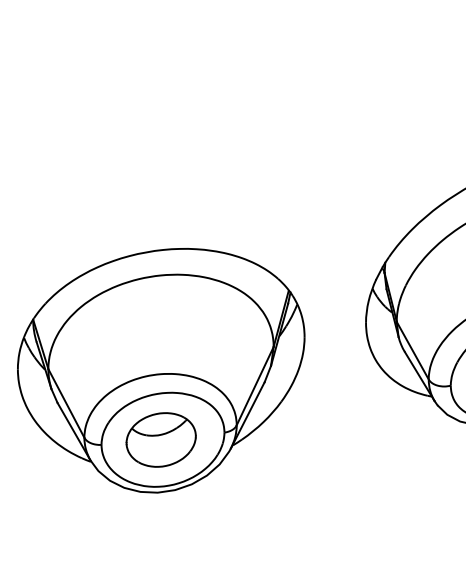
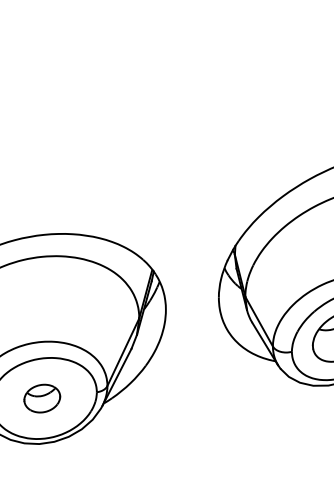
part: (160, 439) -> (41, 398), size x0.6

